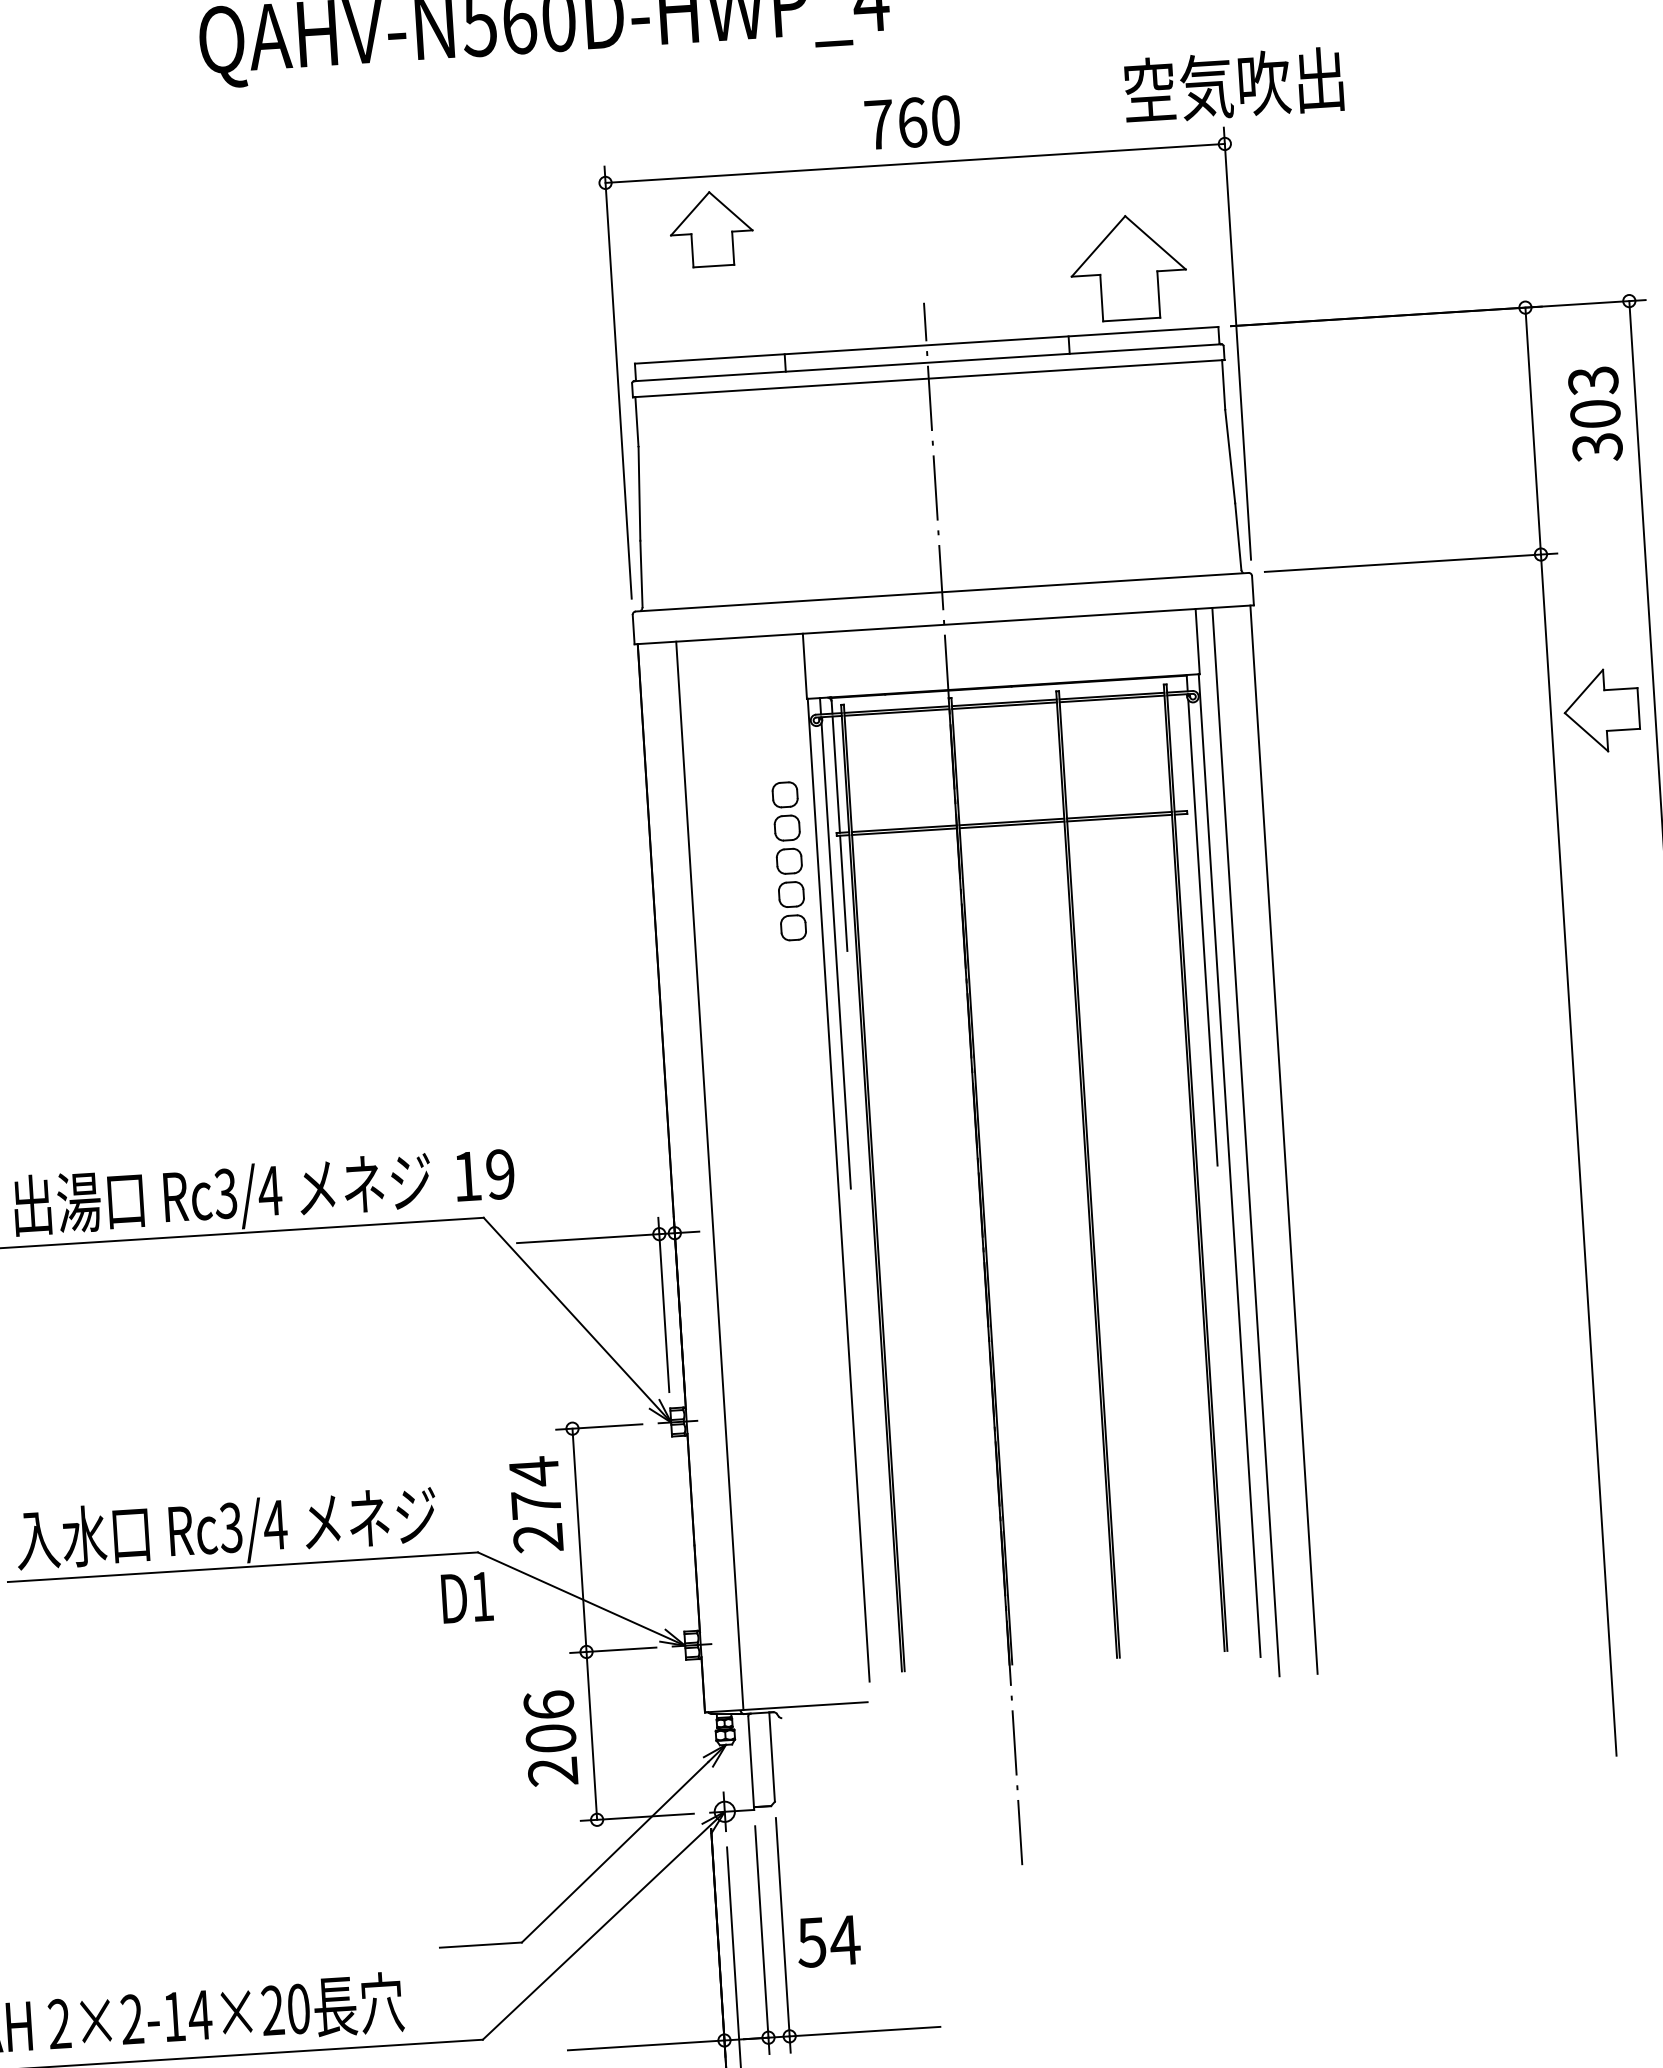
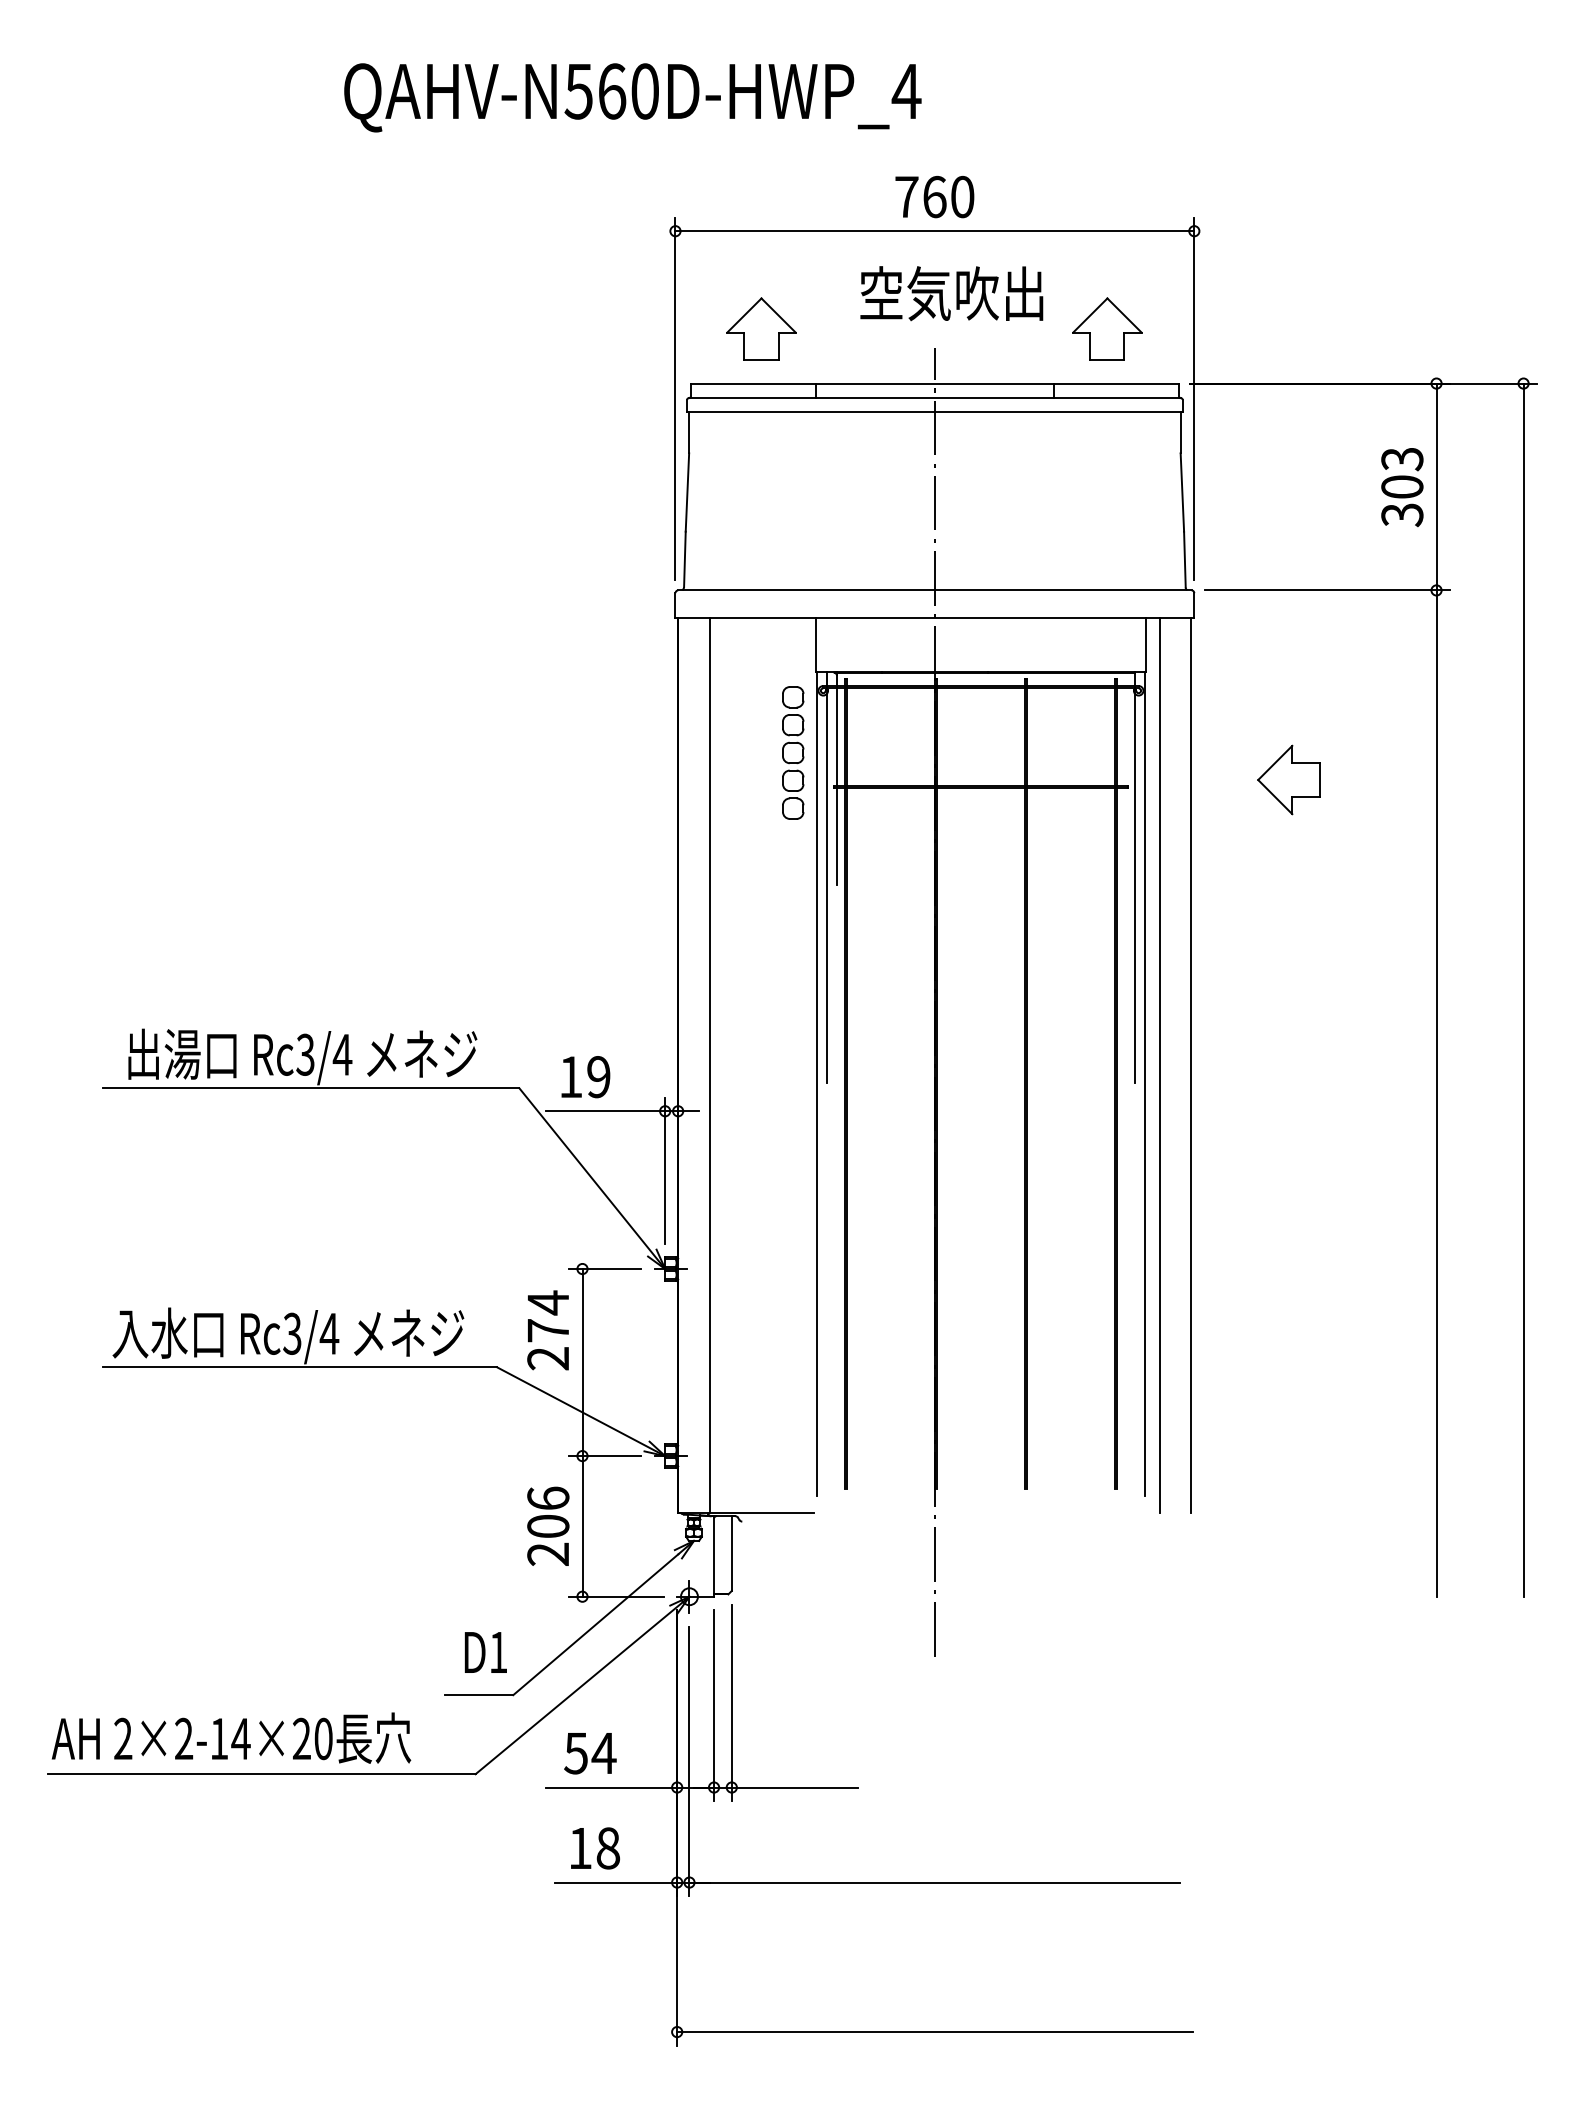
text: (1233, 85) -> (951, 293), moved
part: (711, 228) -> (761, 328), moved
part: (1128, 266) -> (1107, 328), size x0.71
text: (1595, 414) -> (1402, 487), moved
part: (1601, 710) -> (1288, 779), moved
part: (789, 860) -> (793, 752), moved
text: (484, 1175) -> (585, 1077), moved
text: (466, 1597) -> (485, 1652), moved
text: (828, 1941) -> (590, 1753), moved

